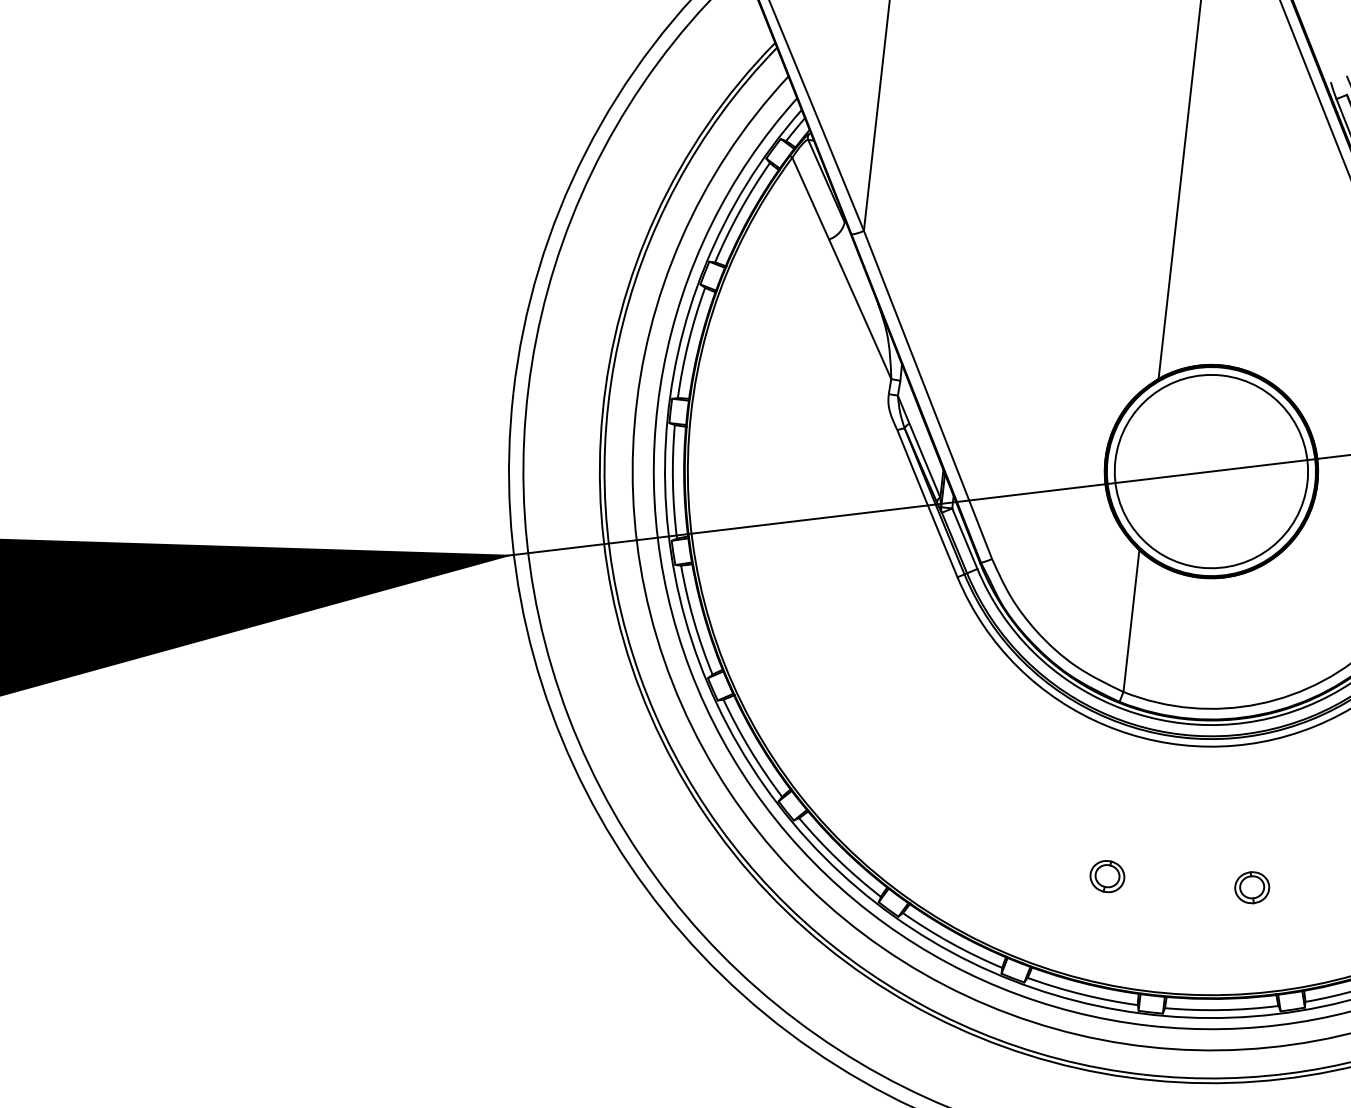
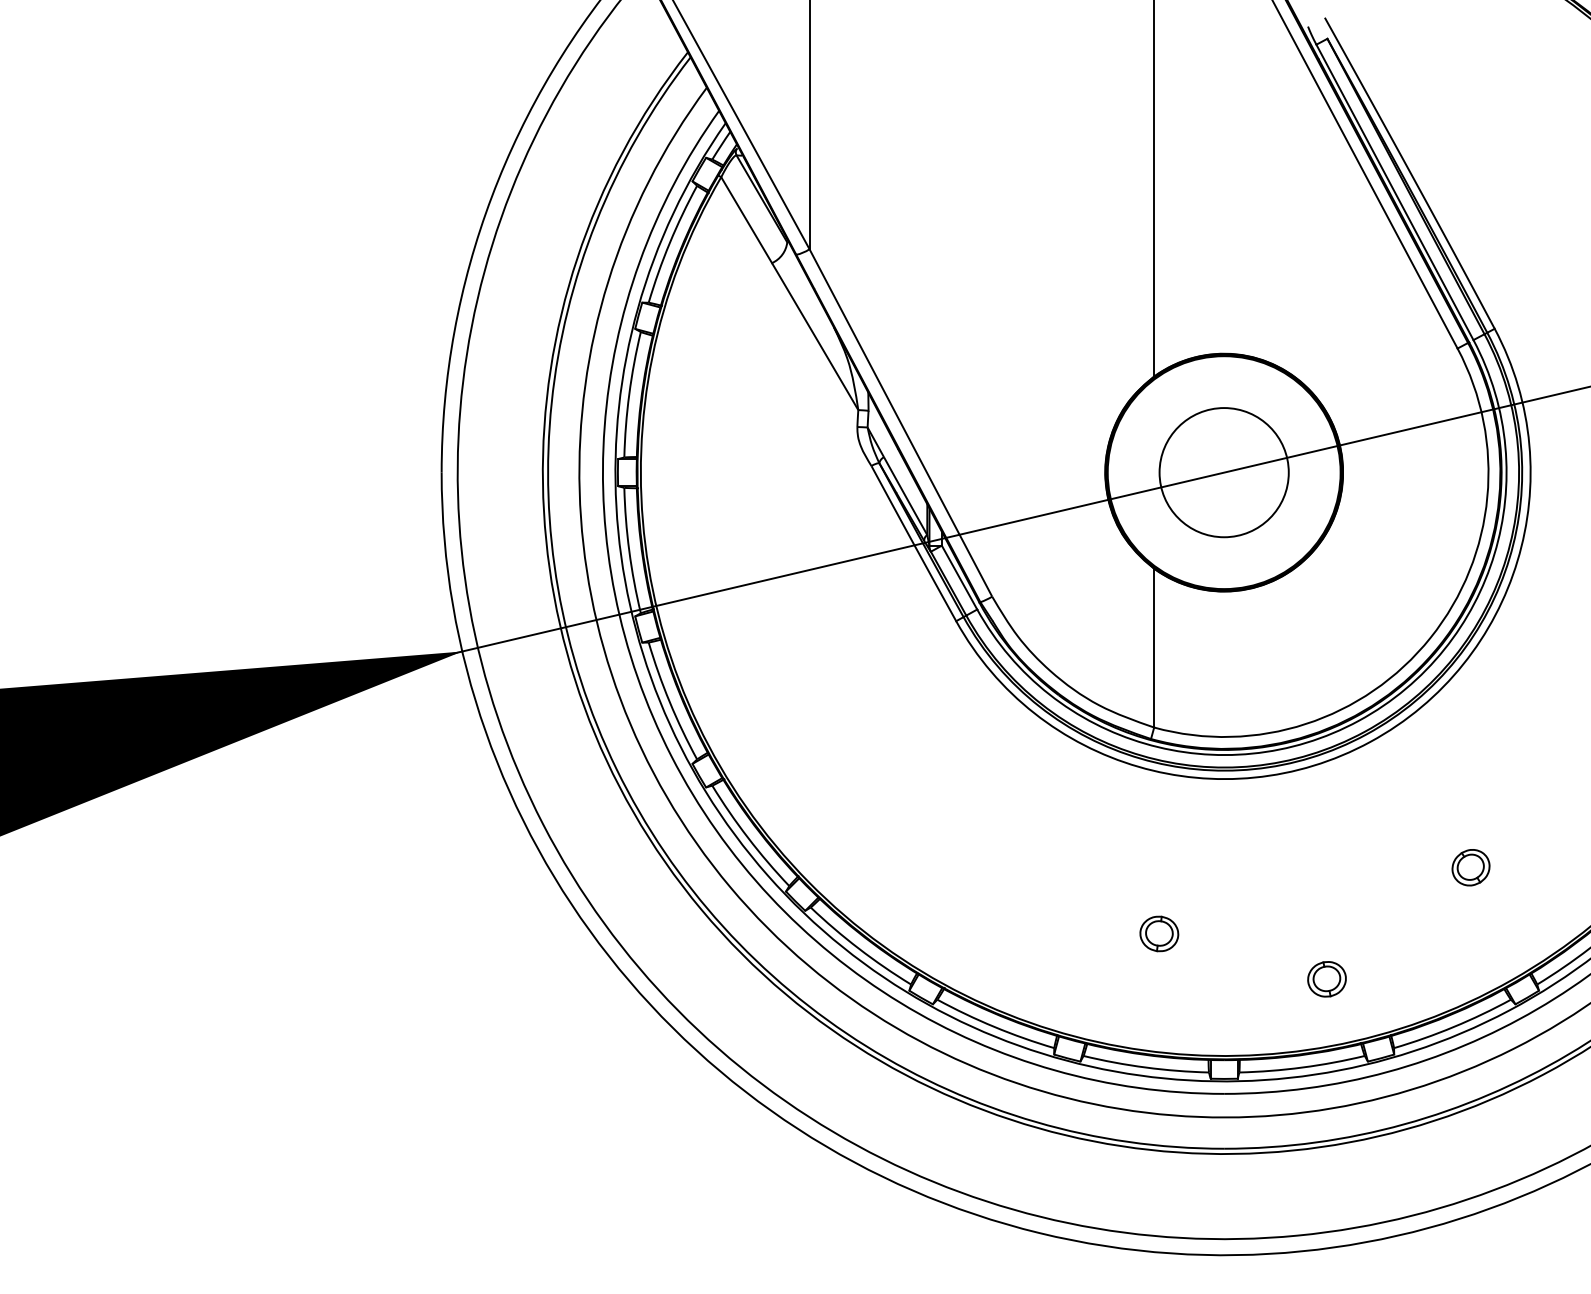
circle: (1210, 471) -> (1223, 472), size x0.6
part: (1251, 887) -> (1326, 979), moved

